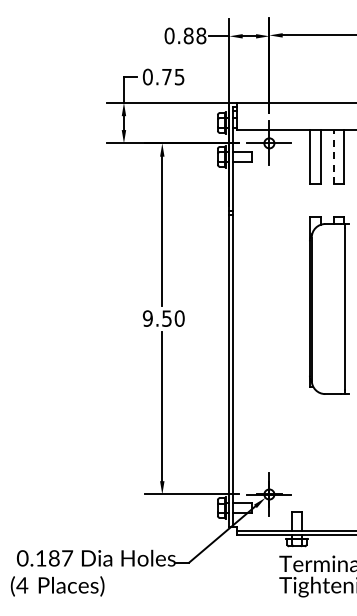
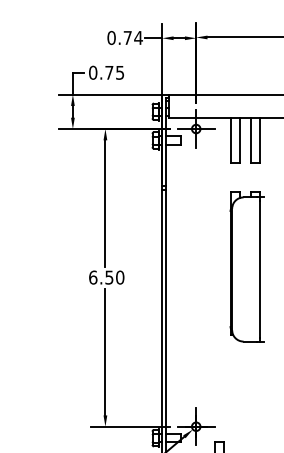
text: (194, 35) -> (132, 37), 0.88 -> 0.74
line: (334, 156) -> (251, 140), dashed -> solid
text: (147, 318) -> (92, 277), 9.50 -> 6.50

